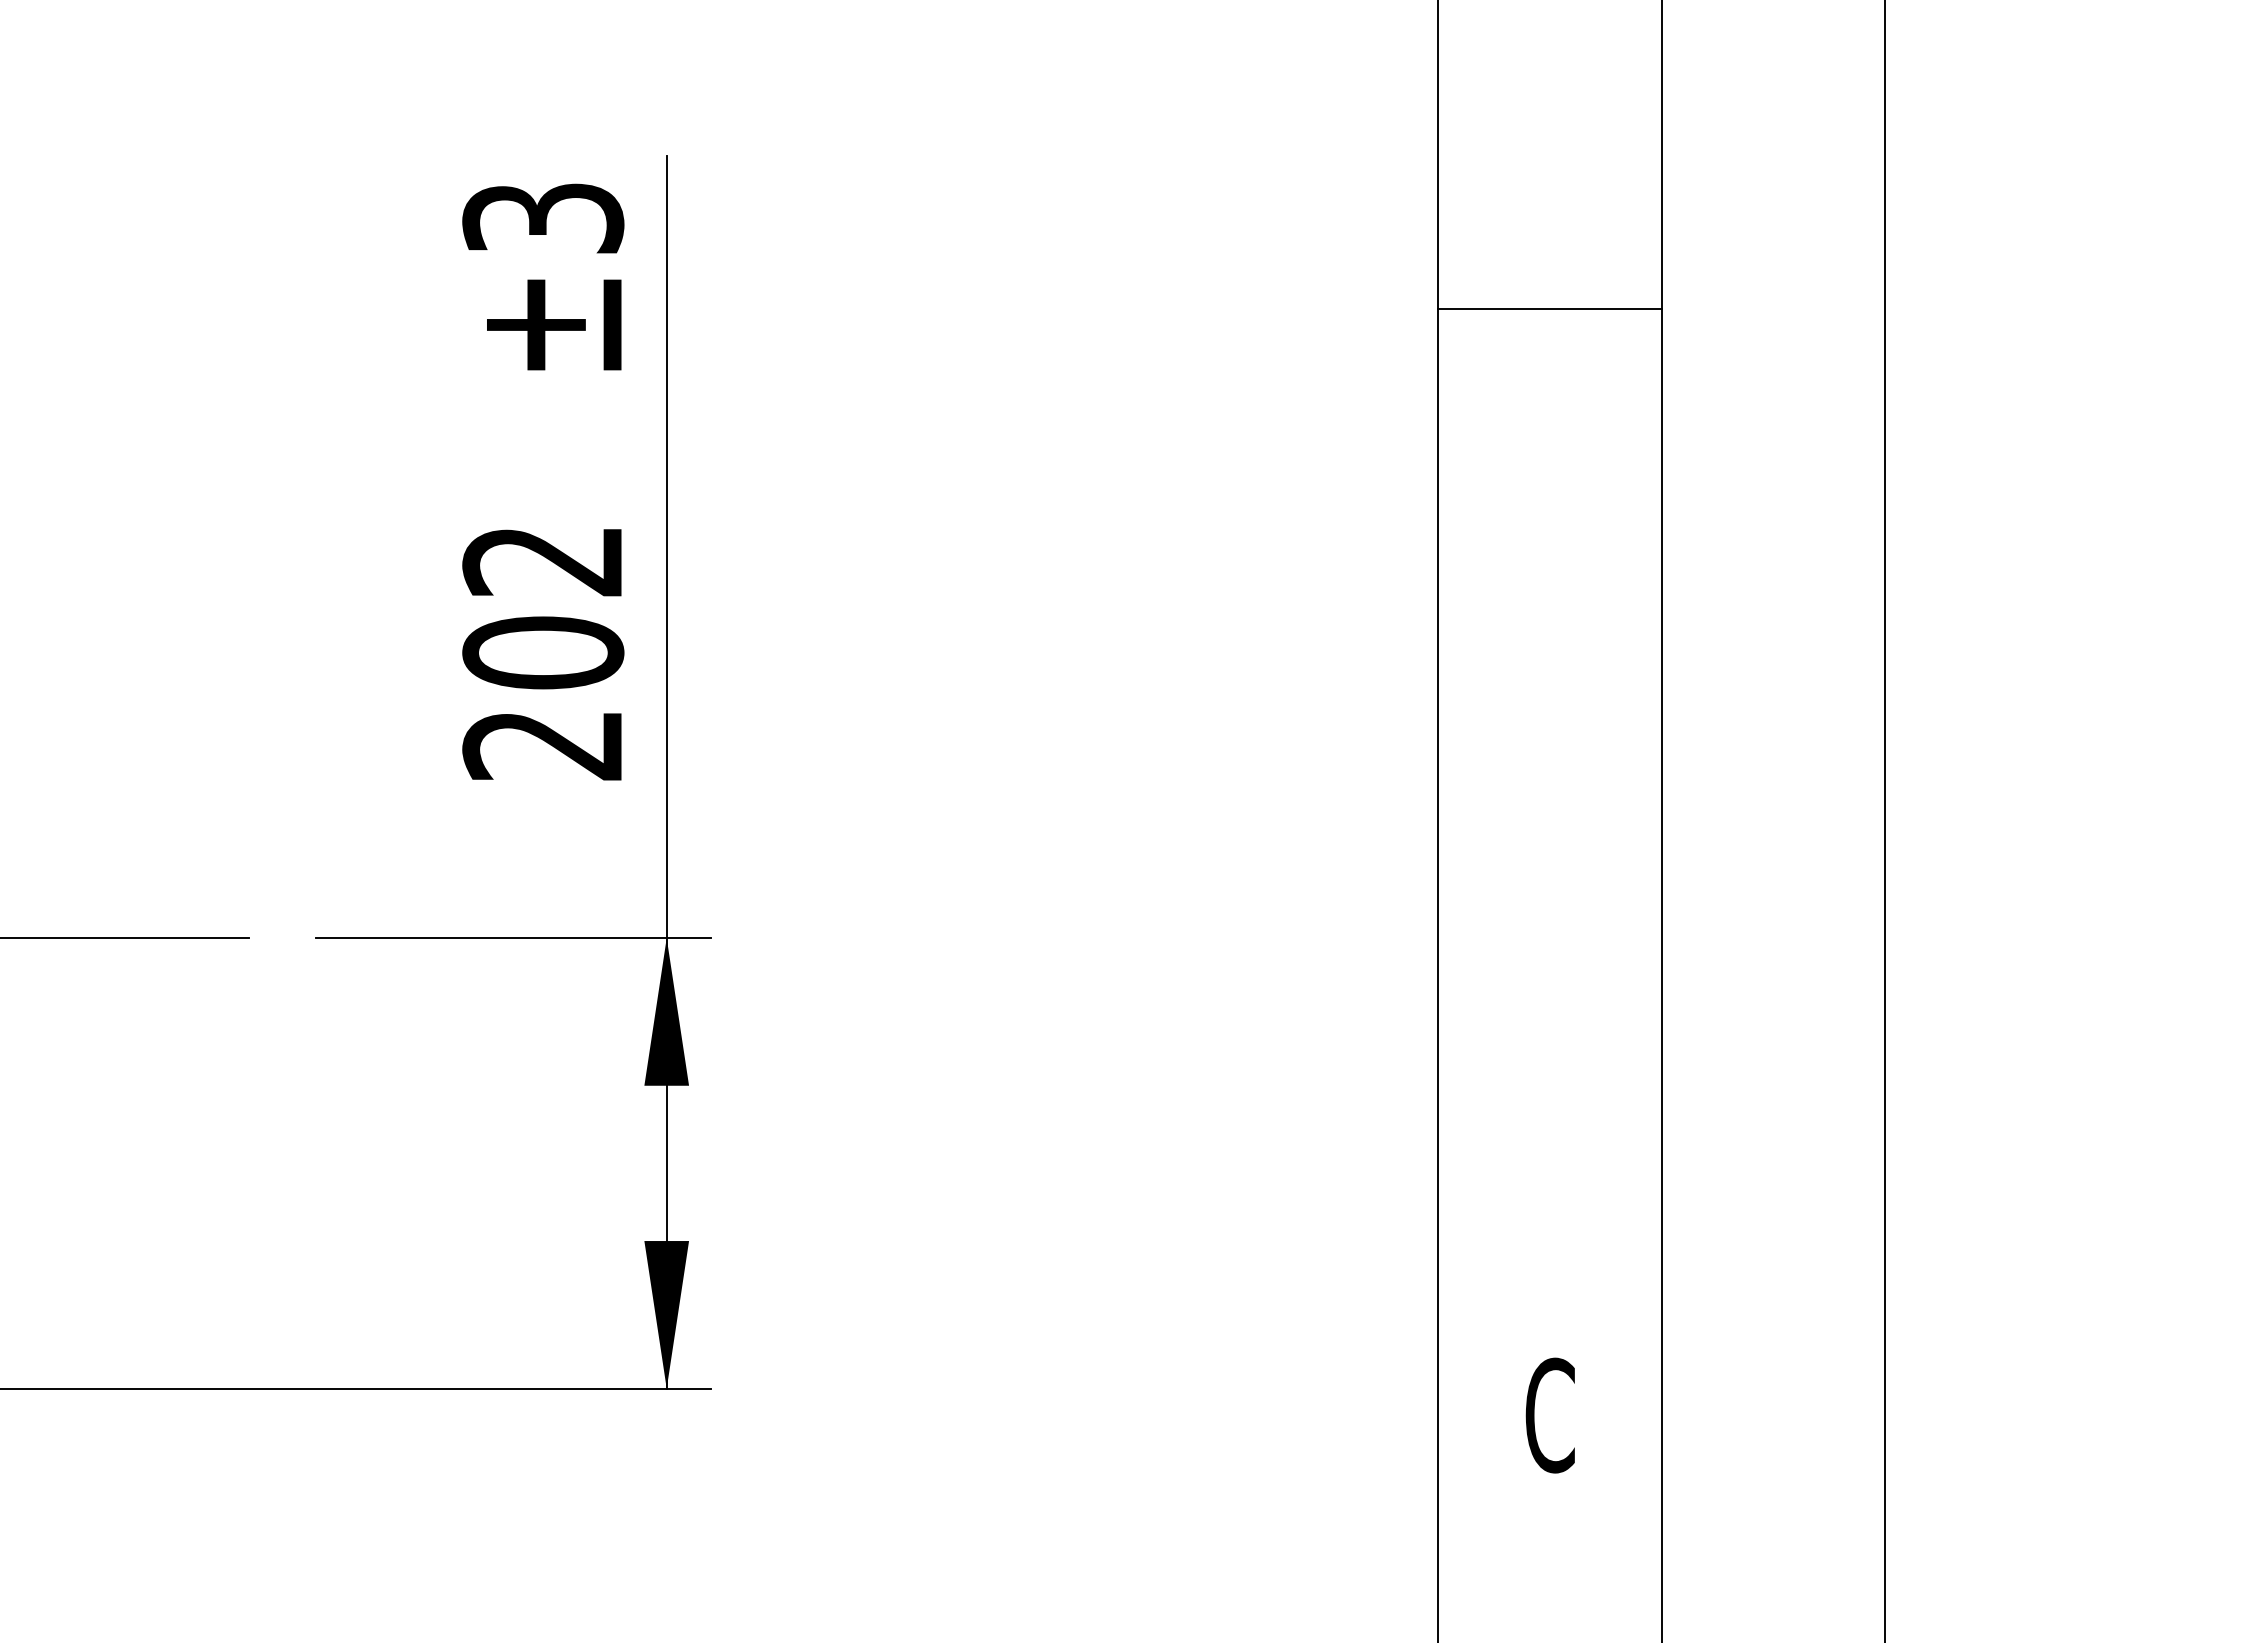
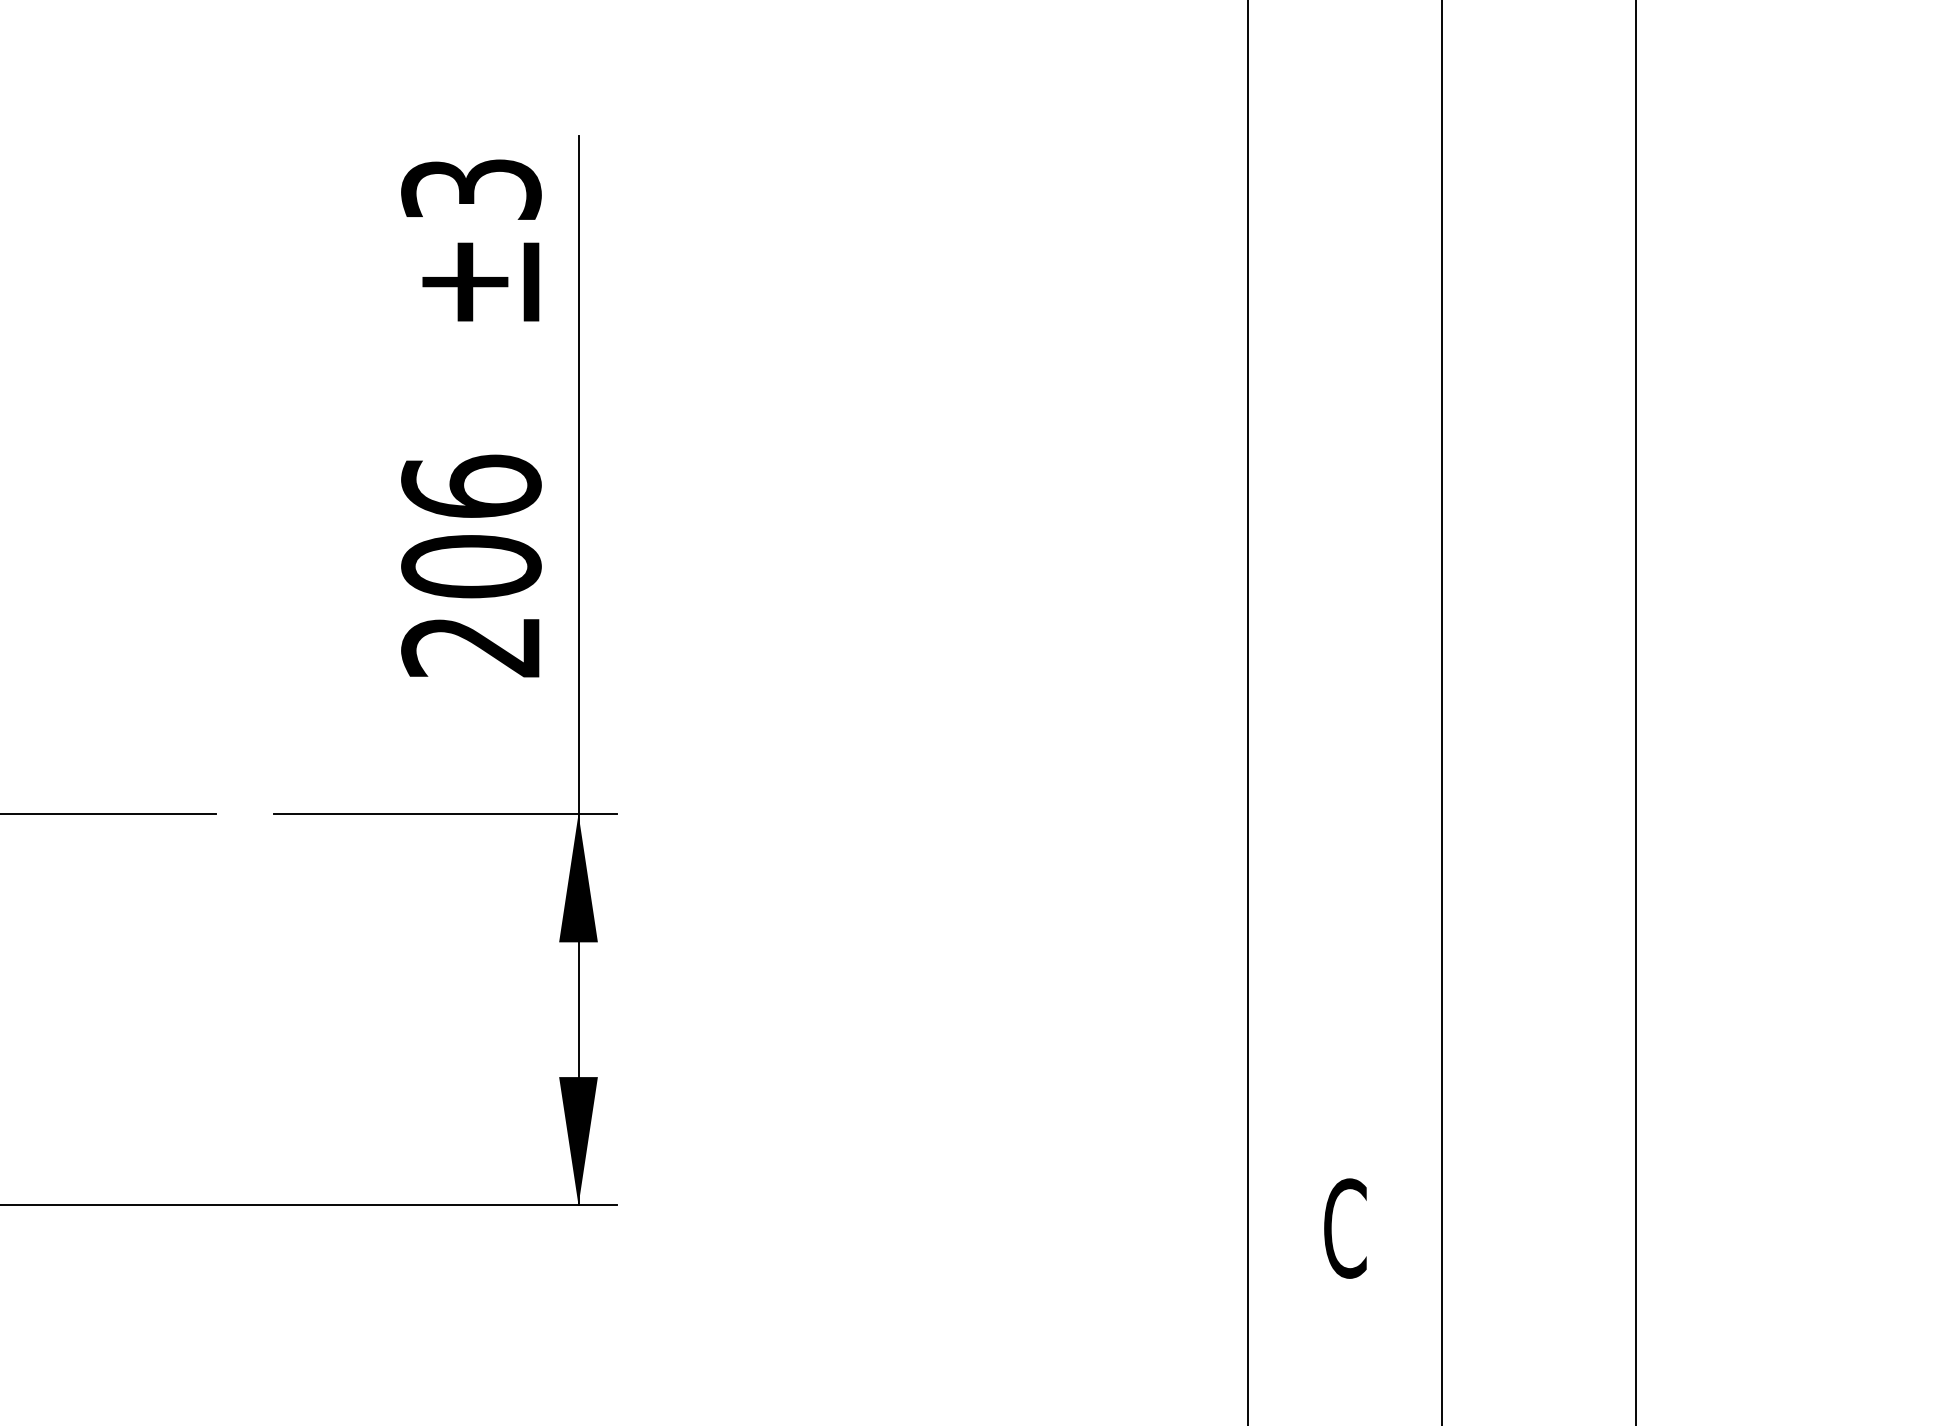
line: (1549, 308) -> (1344, 267), removed
text: (543, 559) -> (471, 485), 202 -> 206

